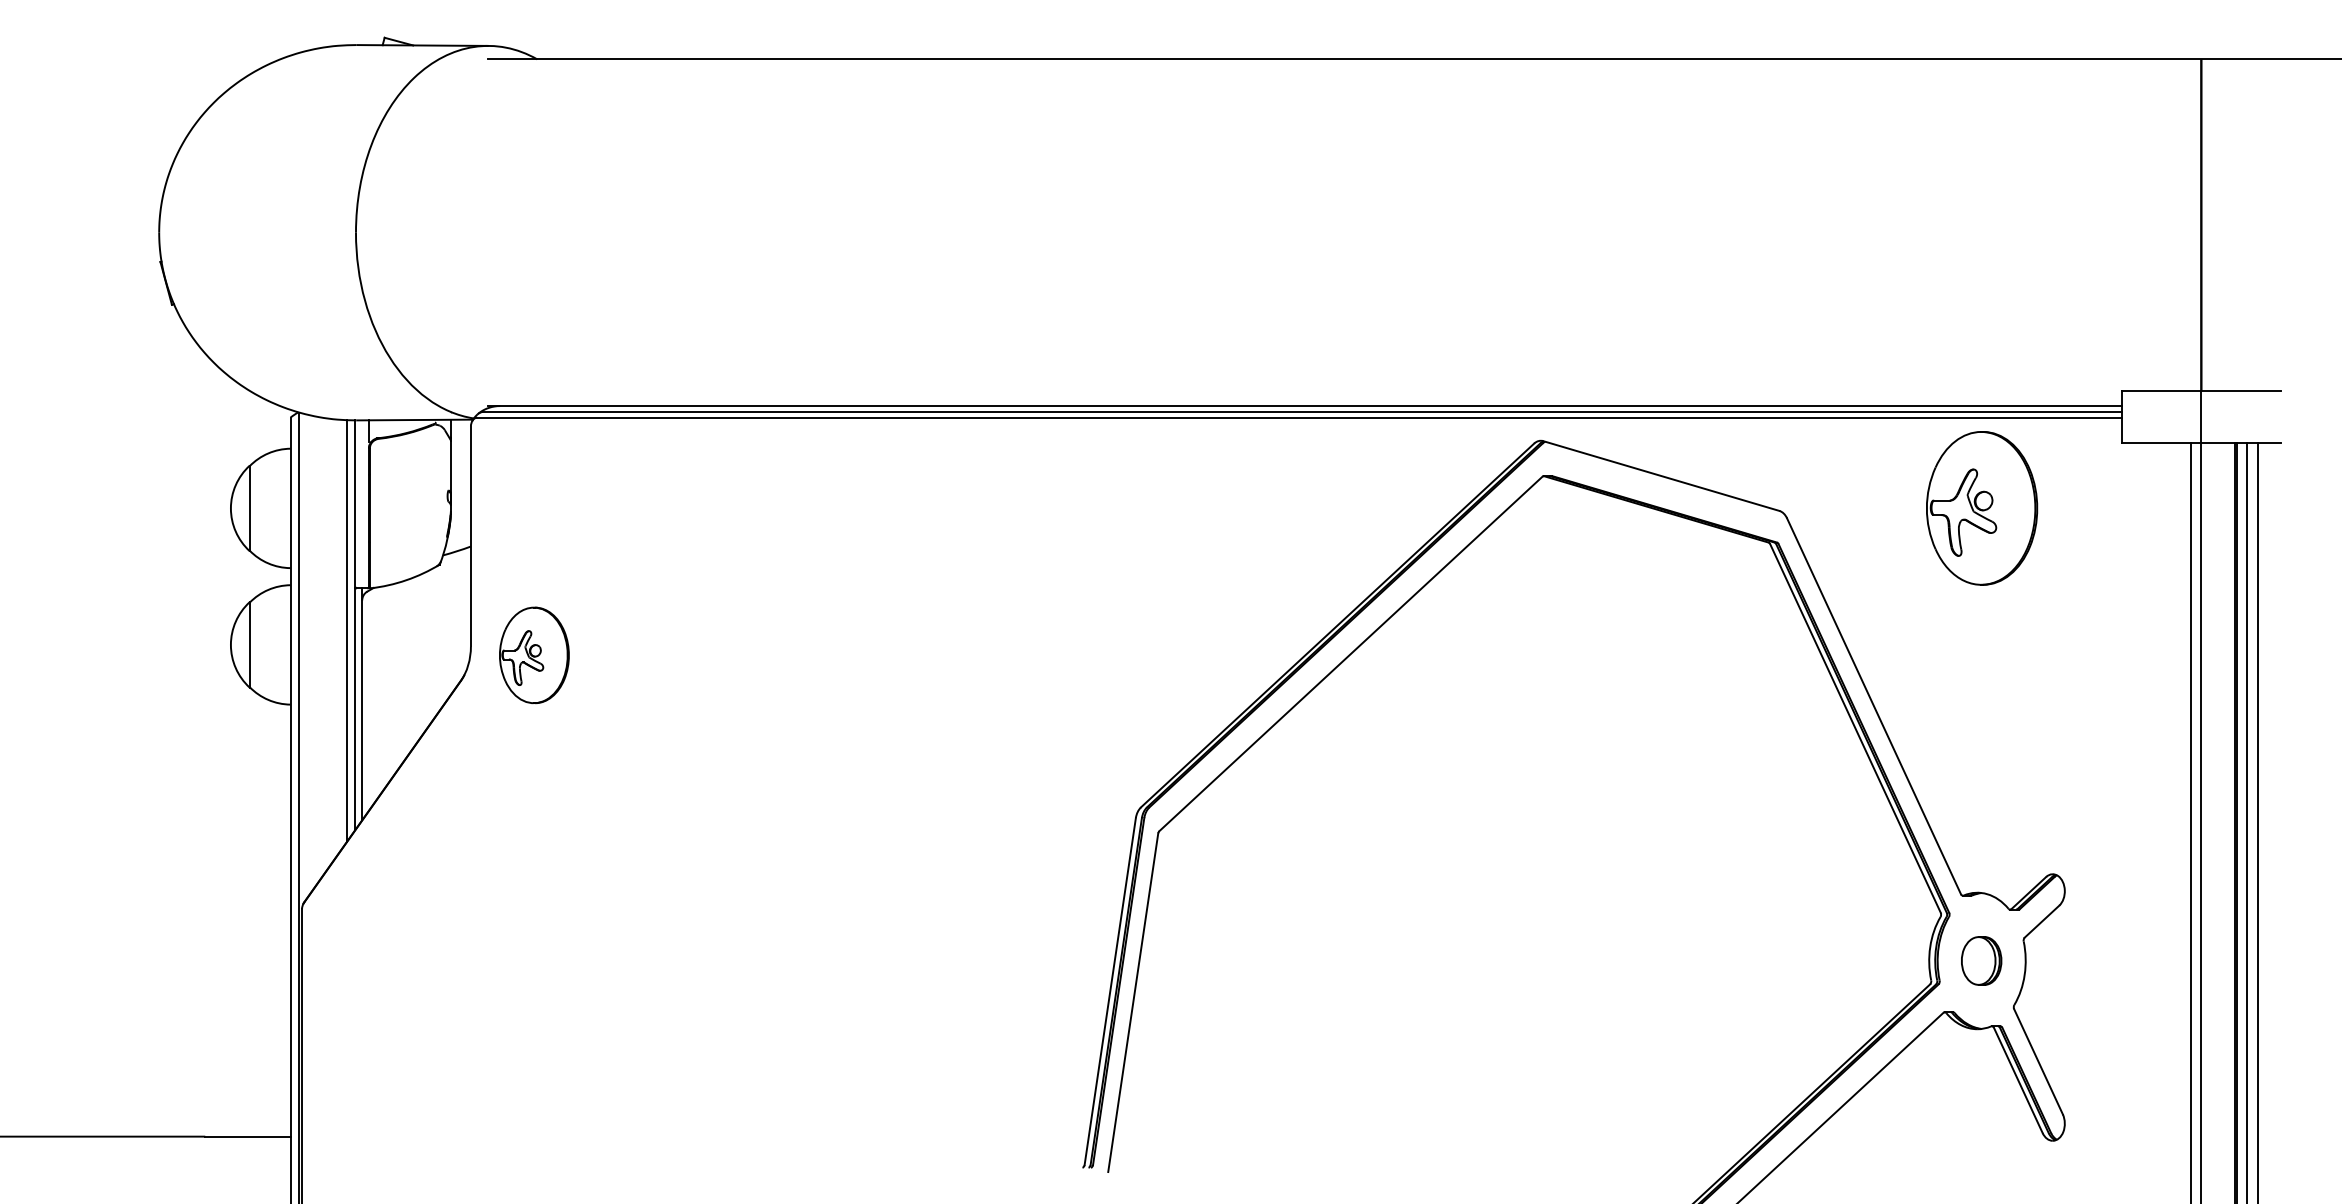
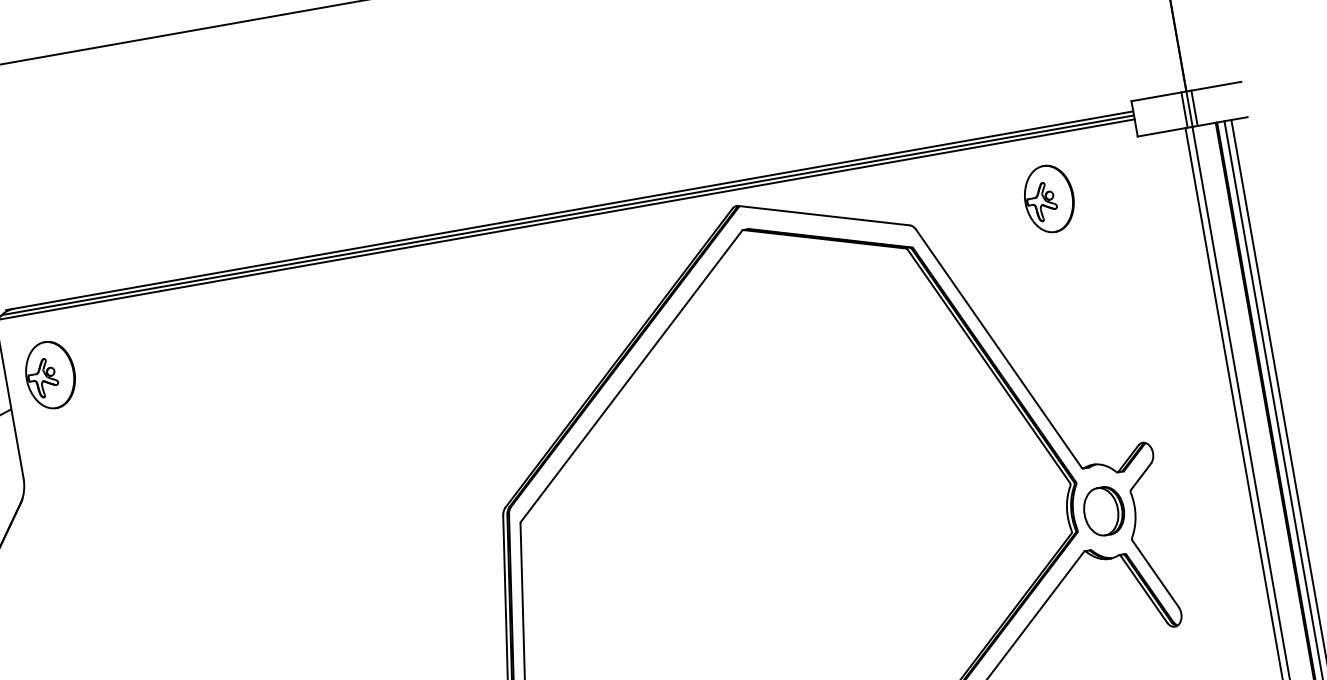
line: (2194, 416) -> (1184, 109), added
line: (2208, 416) -> (1194, 108), added
part: (1981, 508) -> (1048, 199), size x0.62
part: (534, 655) -> (50, 375), moved
part: (1981, 960) -> (1103, 510), size x1.43

